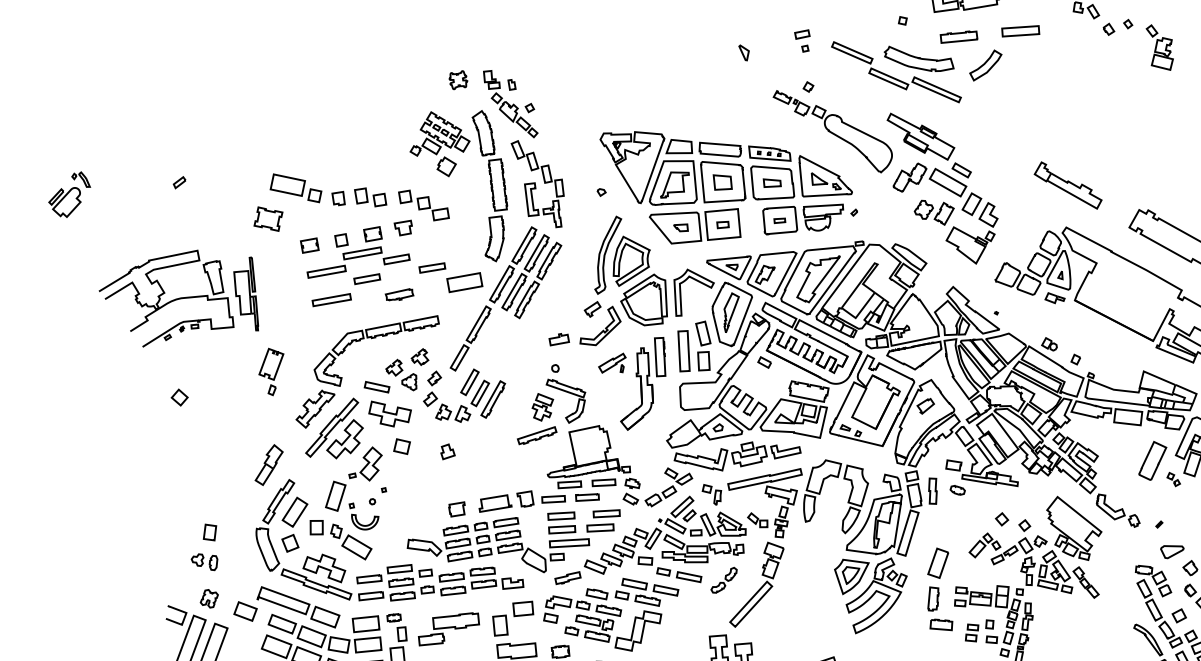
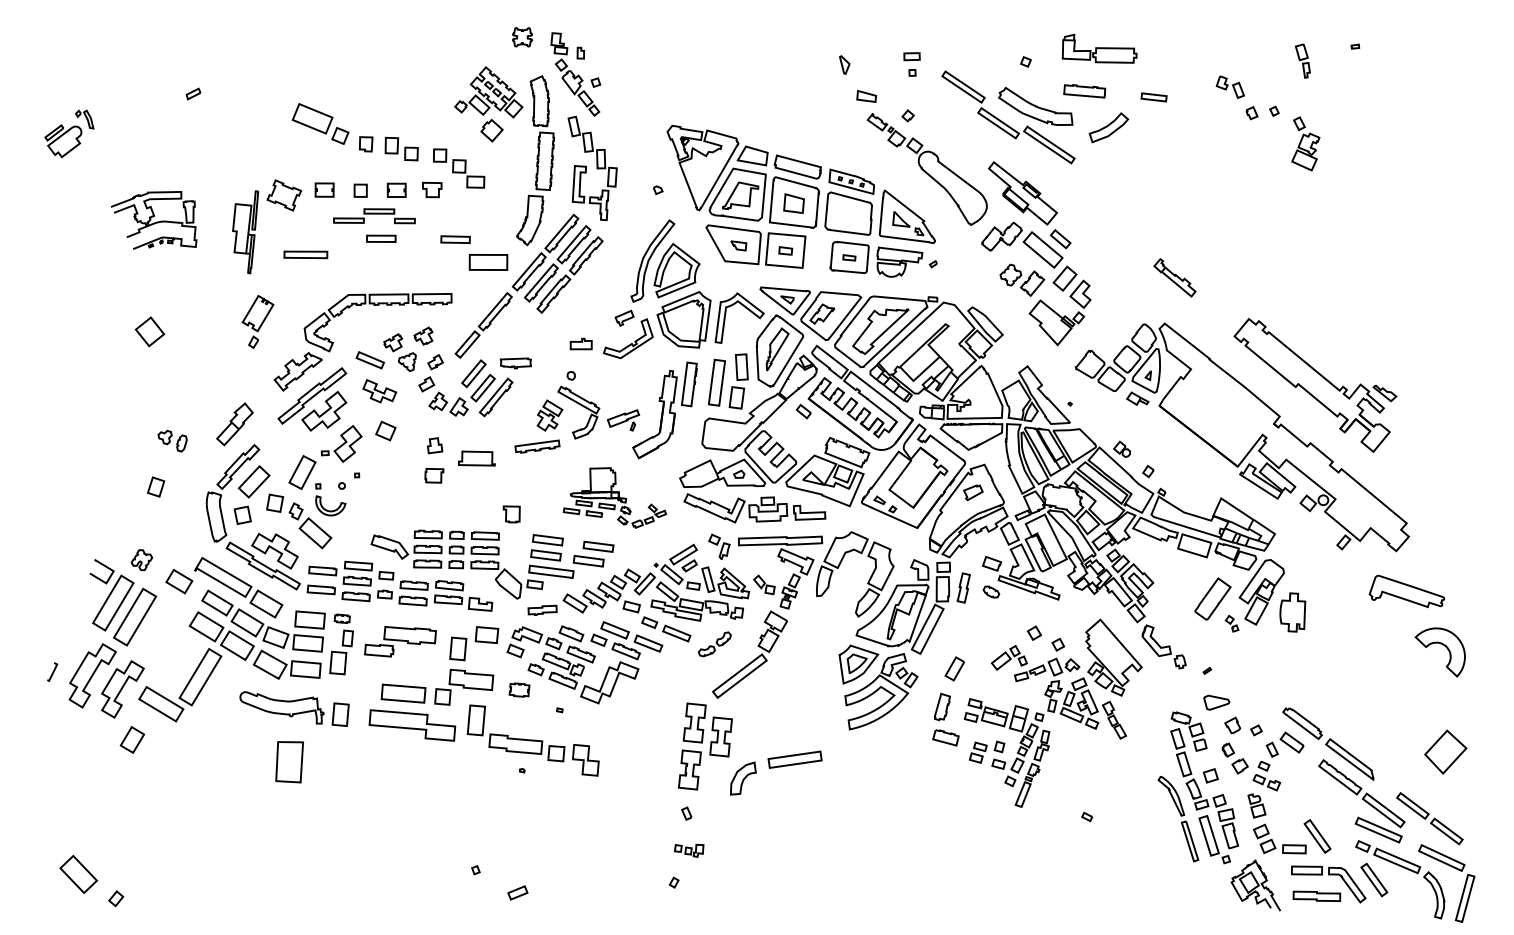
part: (1020, 31) -> (1153, 97), size x0.6
part: (771, 181) -> (866, 95), moved
part: (1067, 185) -> (1174, 277), size x0.6
part: (69, 195) -> (69, 133), moved
part: (268, 219) -> (284, 195), moved
part: (357, 260) -> (374, 216), size x0.7
part: (399, 295) -> (515, 363), moved
part: (164, 299) -> (153, 220), size x0.6
part: (331, 299) -> (305, 254), moved
part: (612, 364) -> (623, 420), moved
part: (179, 397) -> (149, 331), size x1.6
part: (390, 413) -> (379, 391), size x0.7
part: (612, 468) -> (614, 497), size x0.6
part: (494, 503) -> (476, 458), moved
part: (457, 509) -> (434, 475), moved
part: (205, 562) -> (172, 441), moved
part: (937, 563) -> (954, 668), size x0.7

